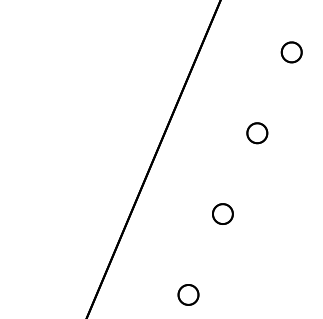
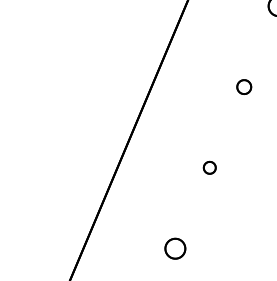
part: (257, 133) -> (244, 87), size x0.7
part: (222, 213) -> (209, 167), size x0.6

